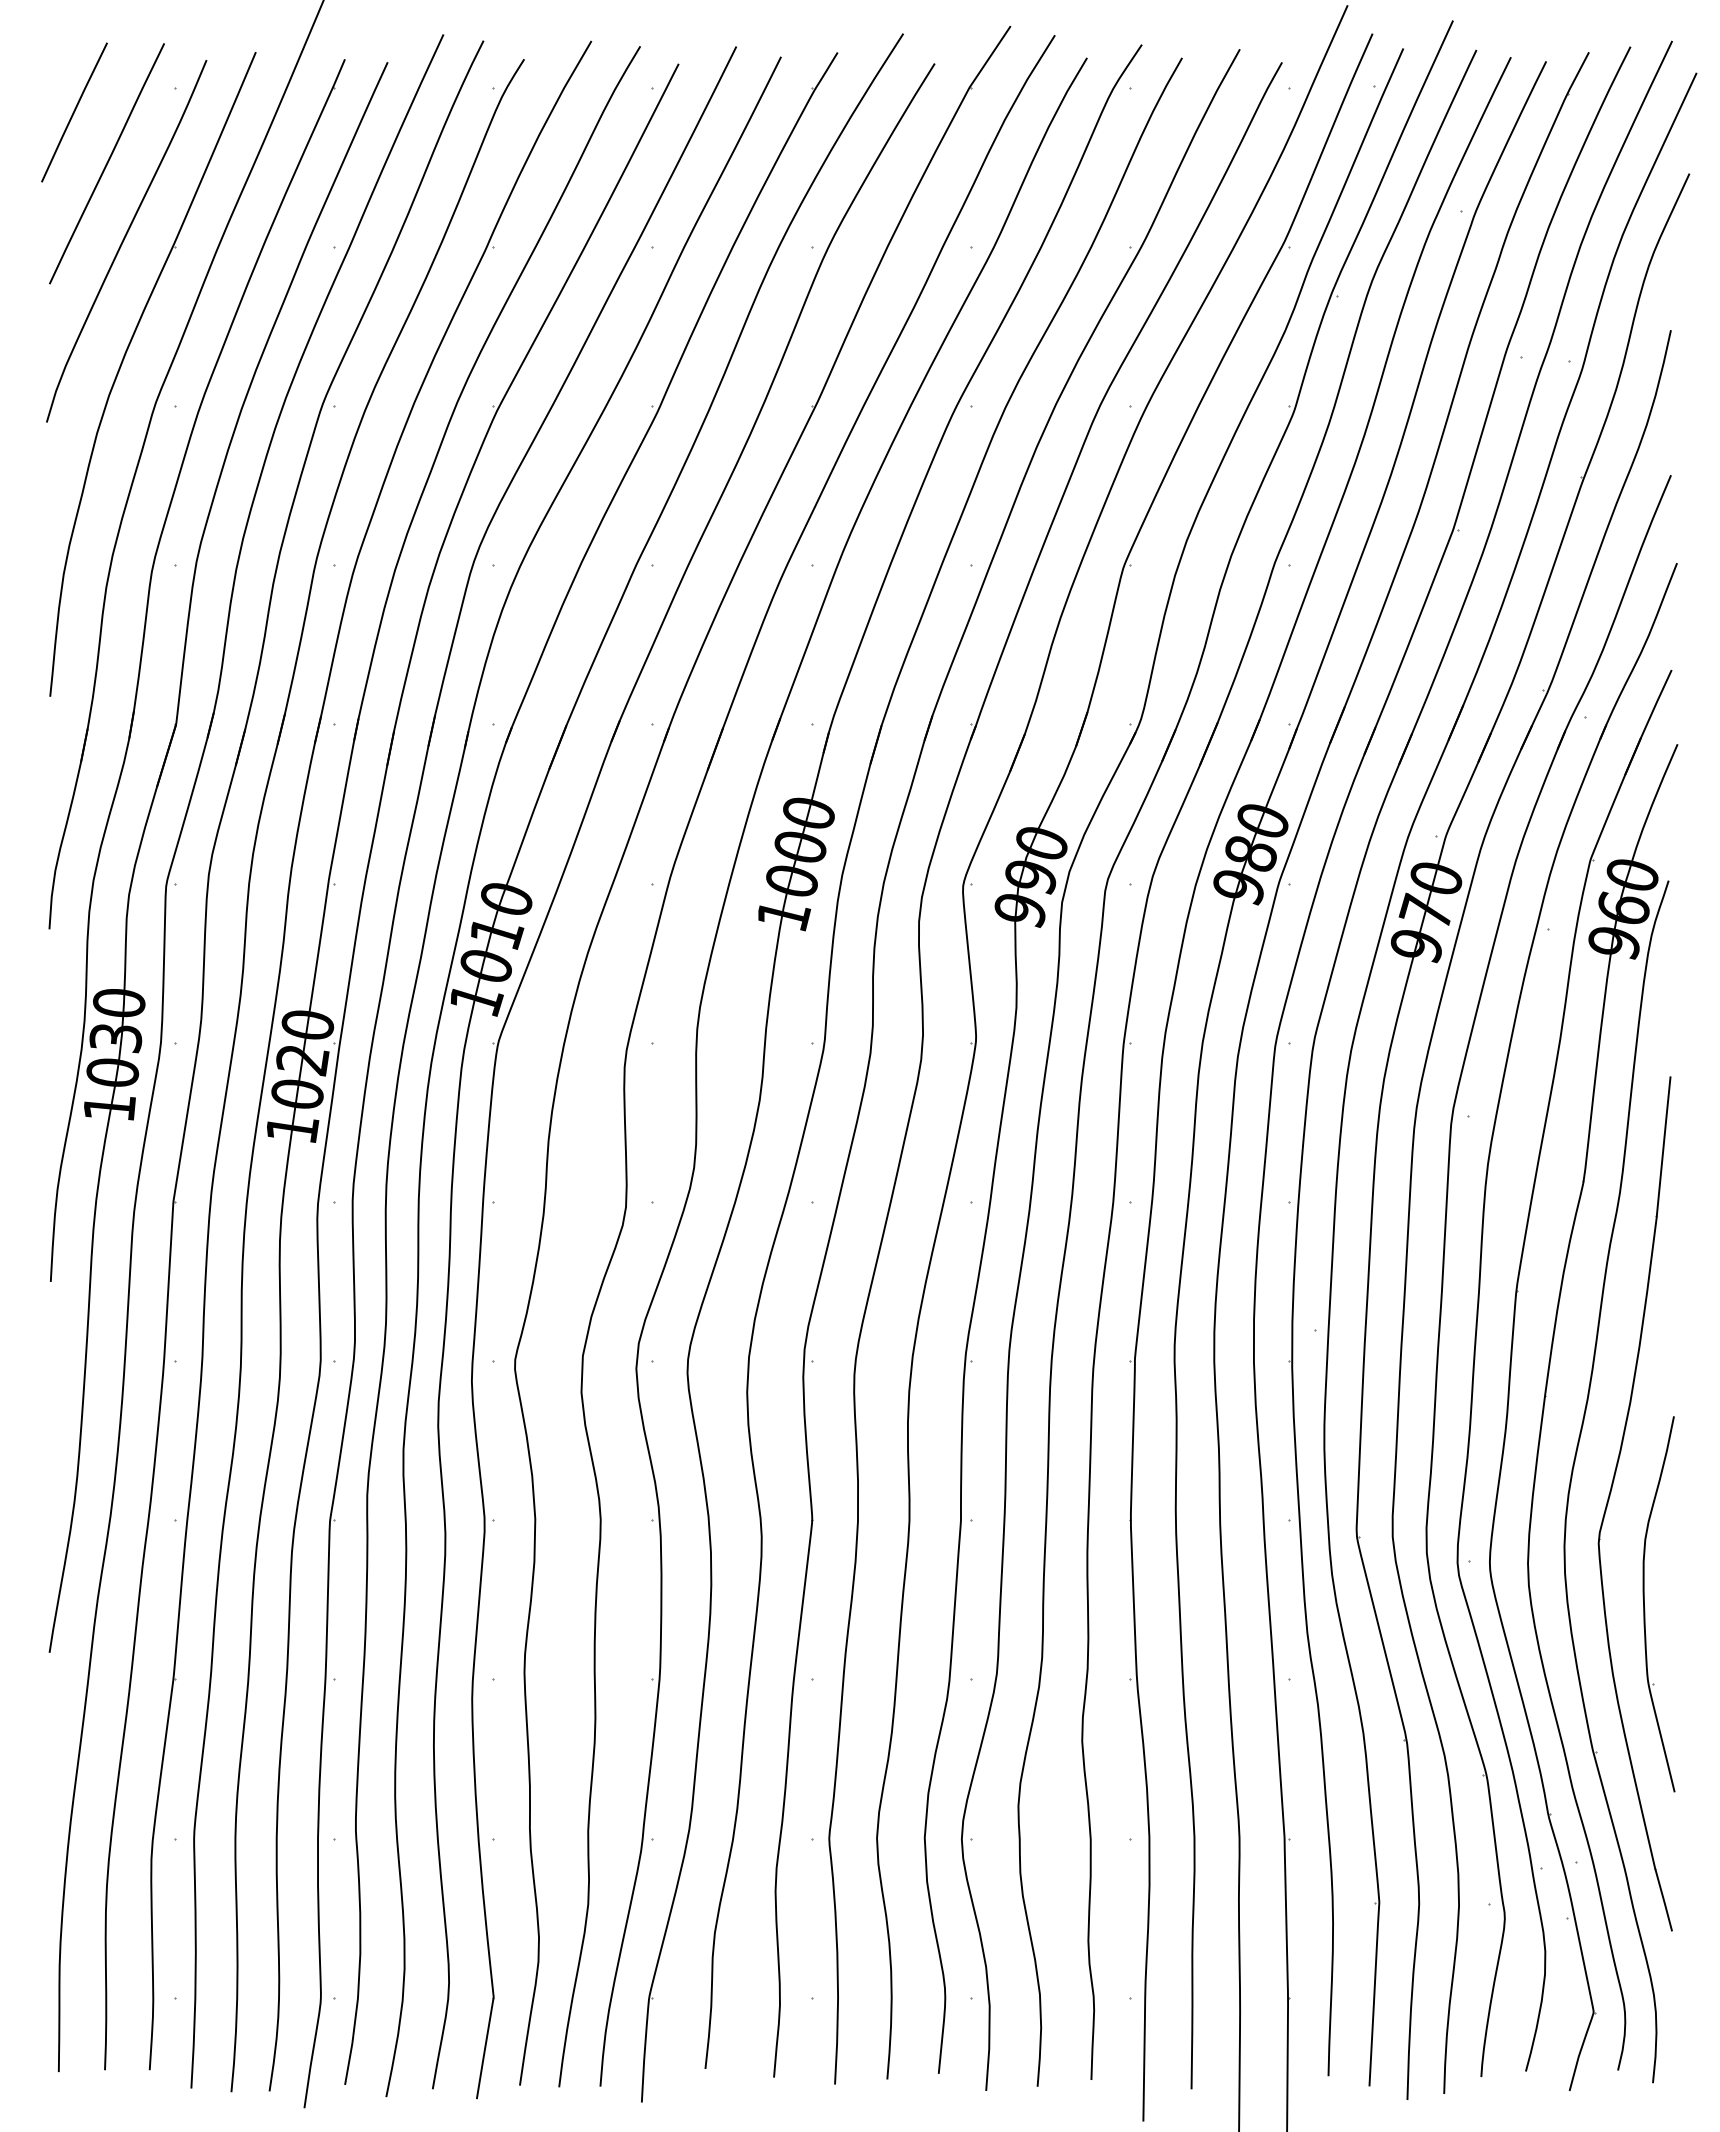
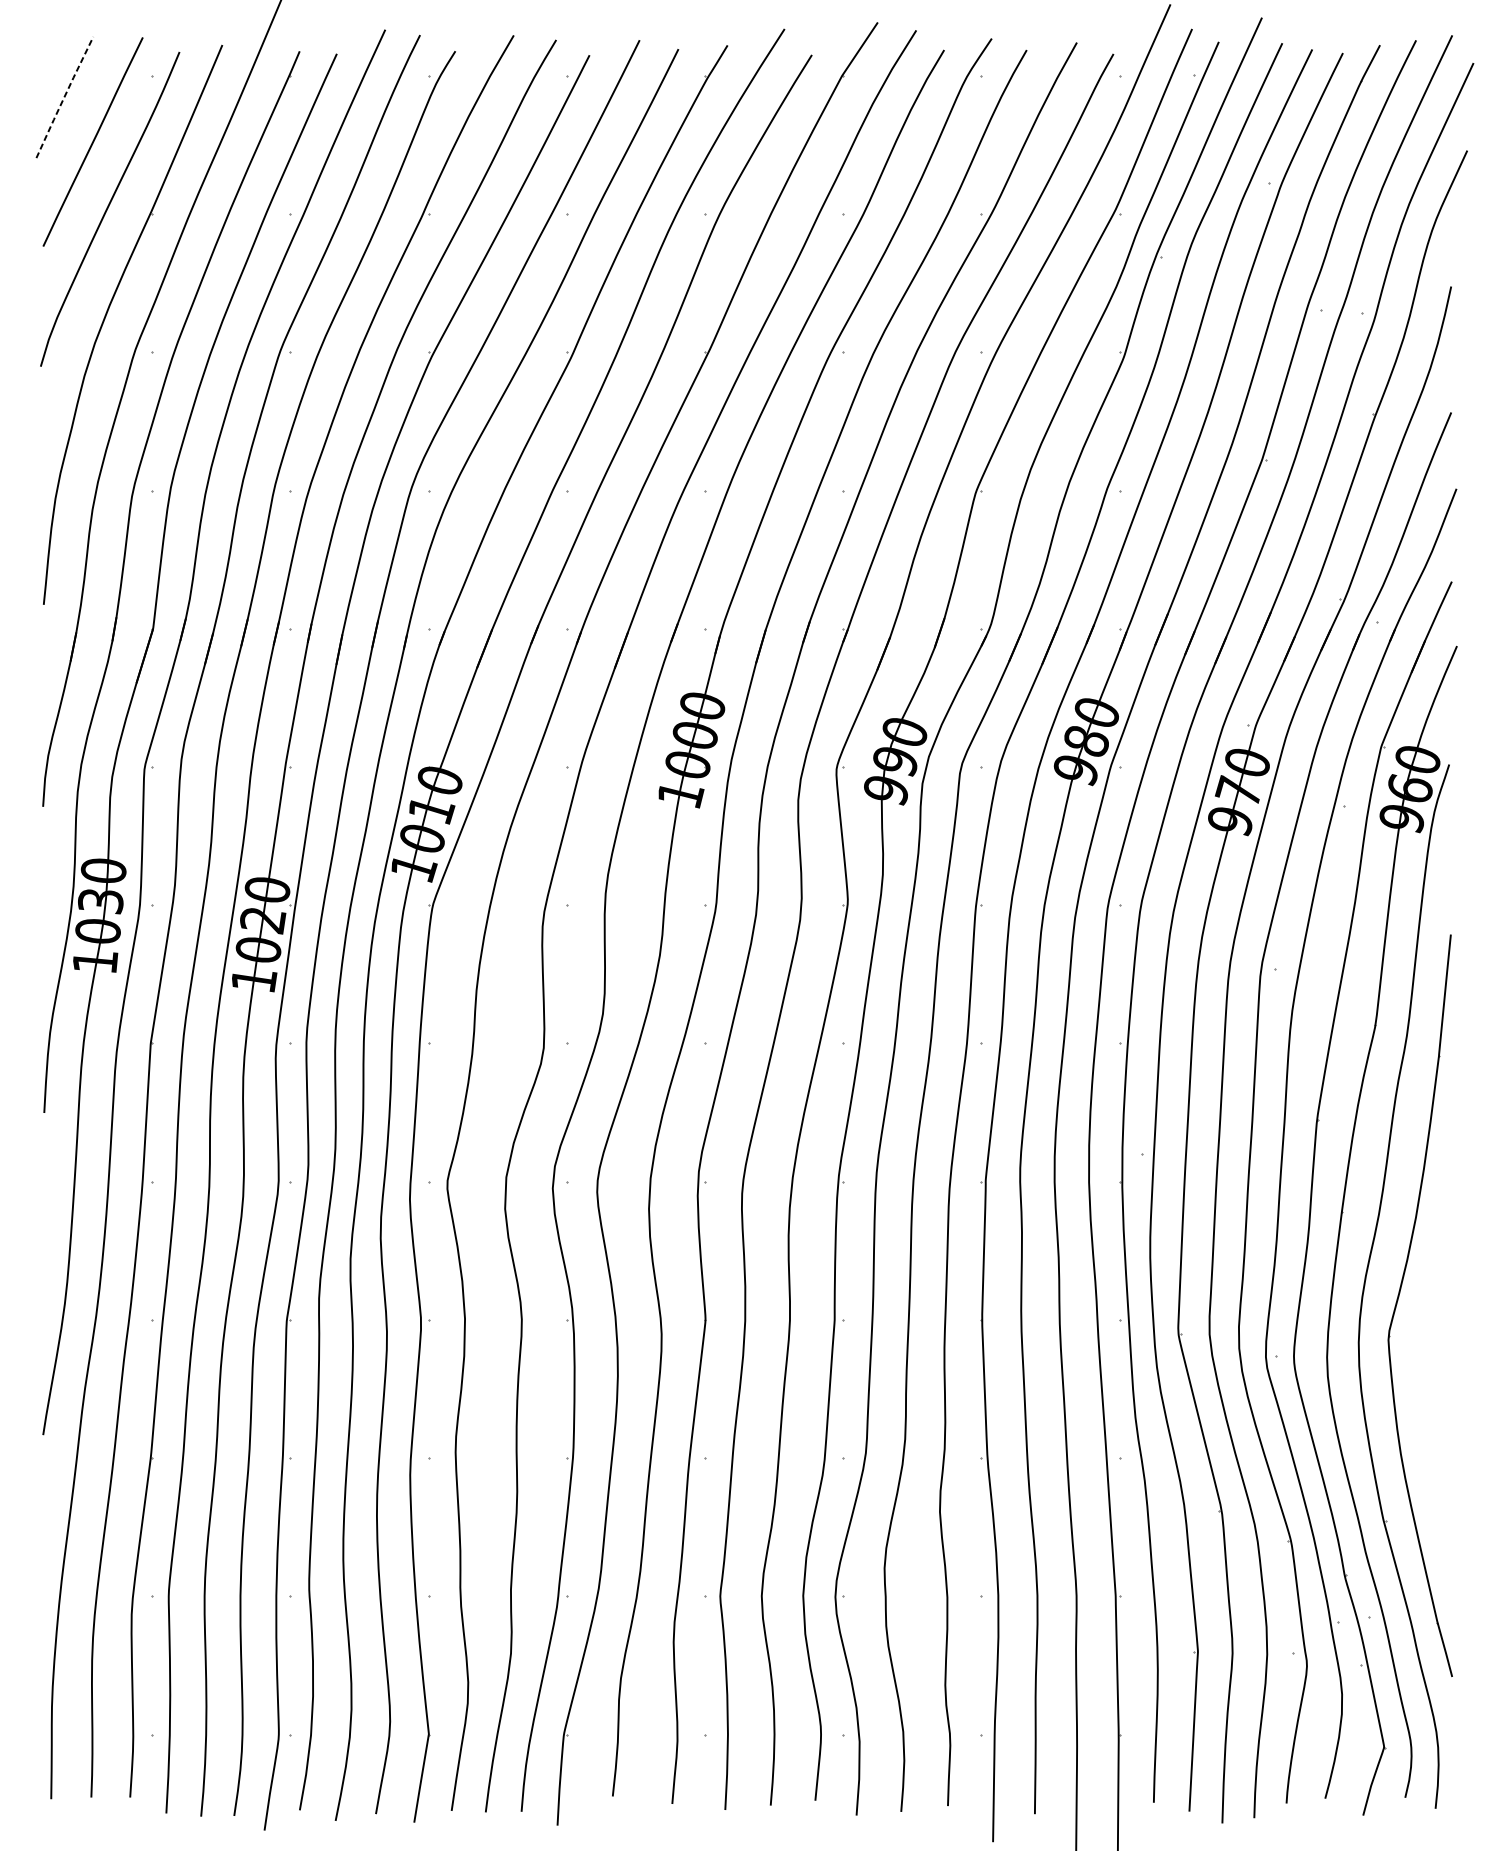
line: (73, 112) -> (64, 97), solid -> dashed
part: (1645, 1609) -> (1429, 1397), removed

